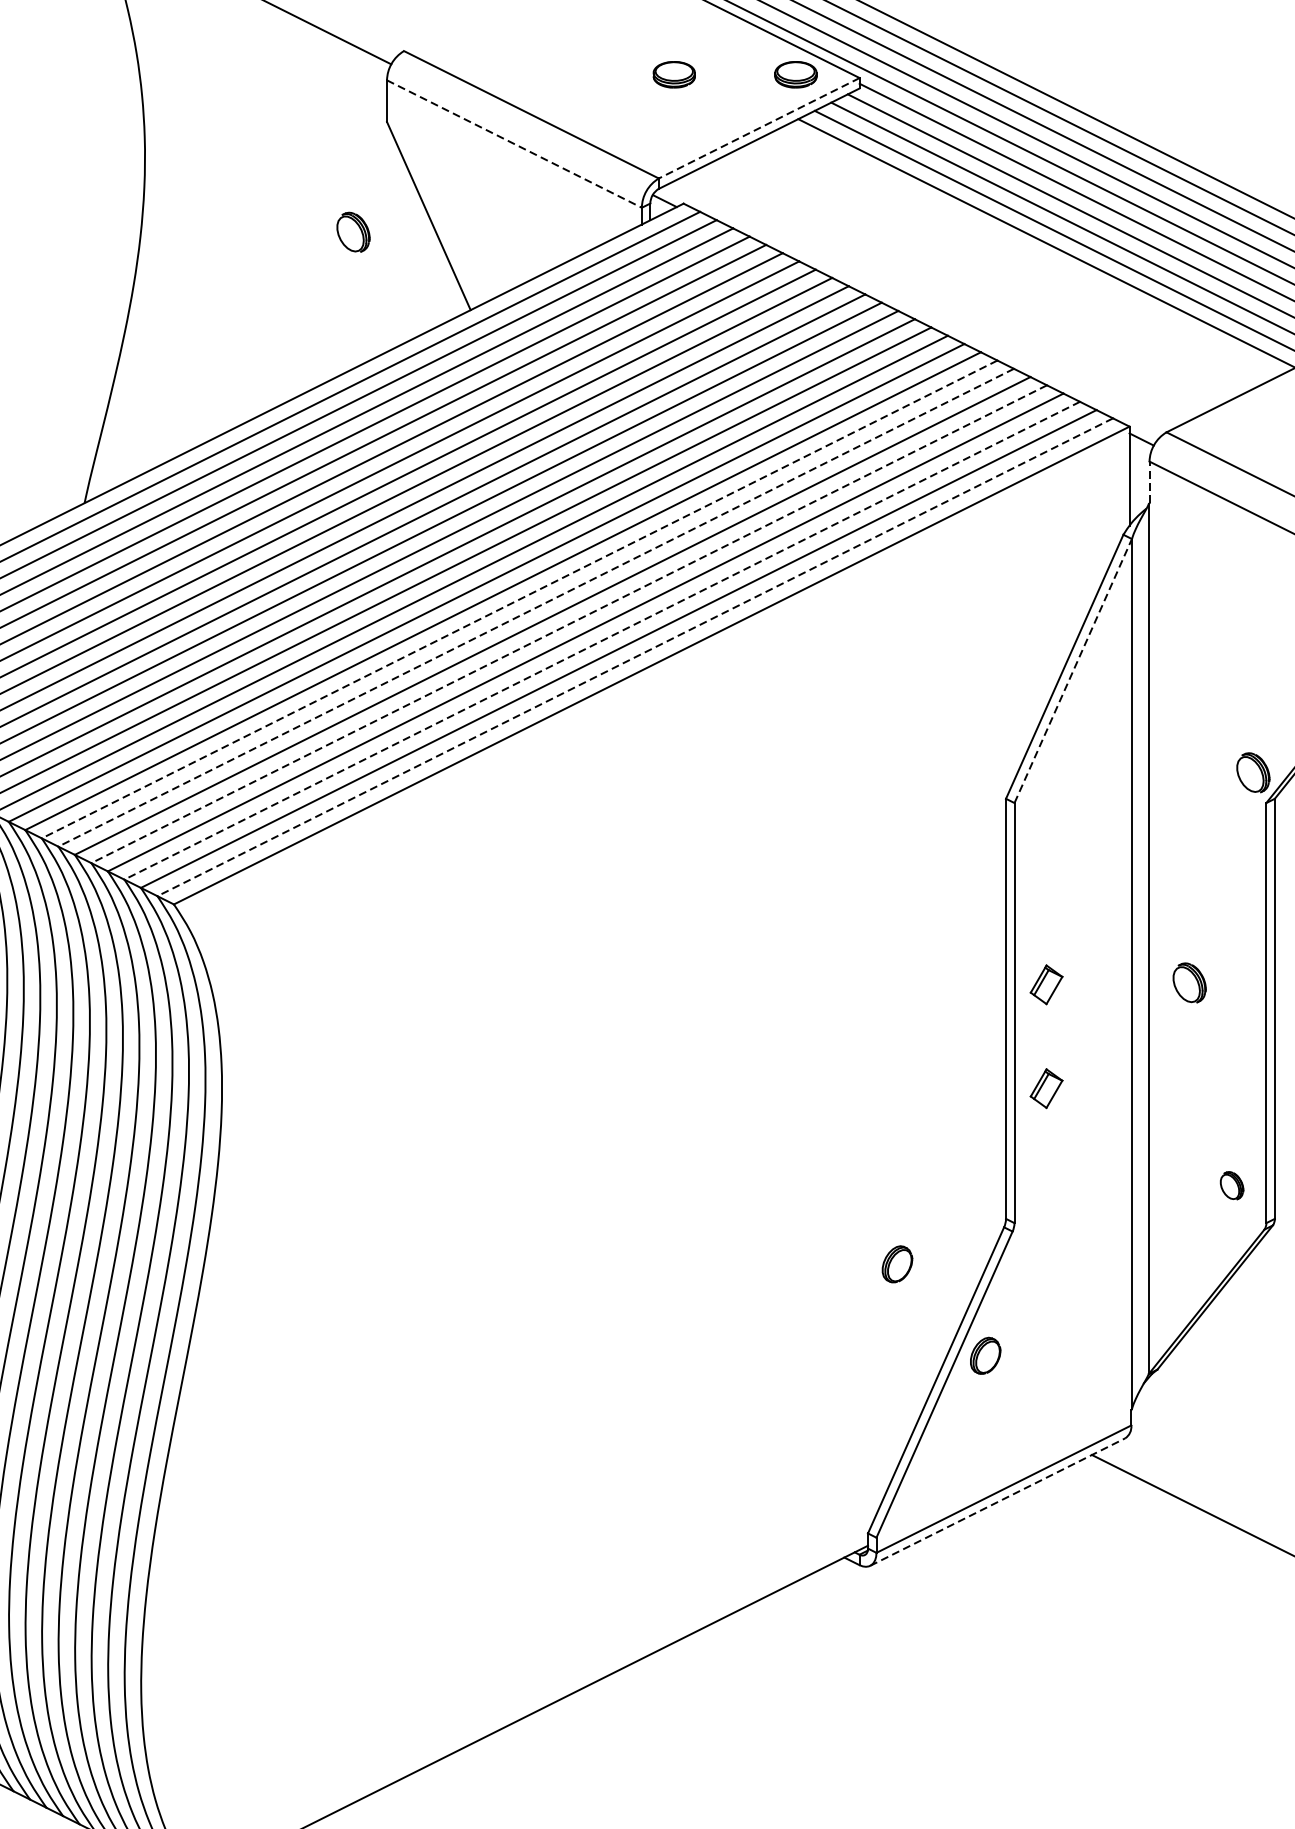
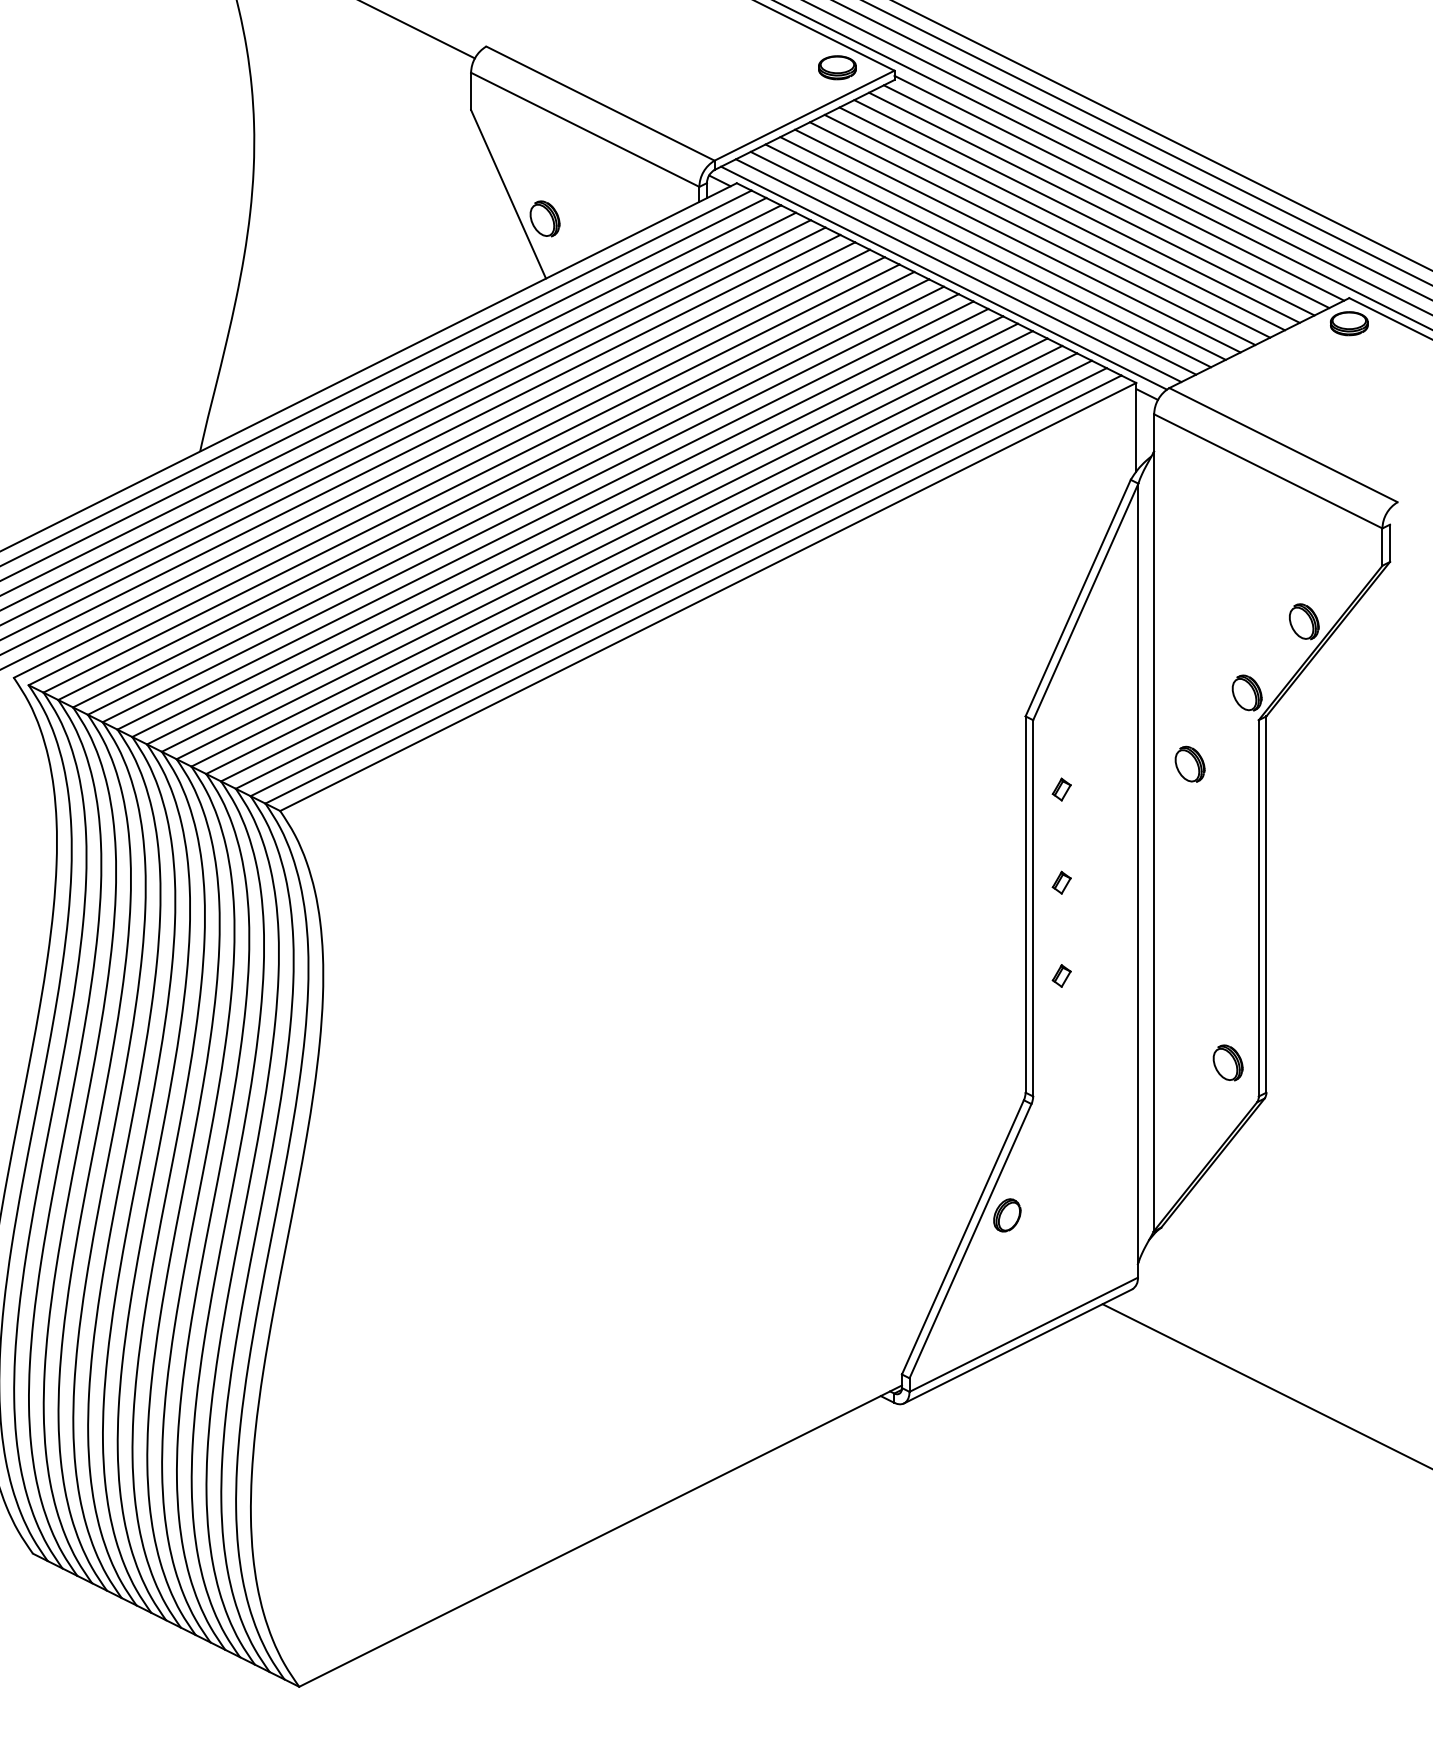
part: (674, 74) -> (728, 67), removed
line: (759, 128) -> (804, 115), dashed -> solid
line: (514, 143) -> (585, 129), dashed -> solid
part: (352, 231) -> (544, 218), moved
line: (1030, 250) -> (1047, 225), added
line: (1013, 259) -> (1032, 233), added
line: (996, 267) -> (1017, 240), added
line: (980, 276) -> (1002, 248), added
line: (964, 284) -> (988, 255), added
line: (947, 292) -> (973, 262), added
line: (931, 301) -> (958, 270), added
line: (914, 308) -> (943, 277), added
line: (1149, 481) -> (1154, 432), dashed -> solid
line: (519, 599) -> (589, 537), dashed -> solid
line: (535, 608) -> (604, 545), dashed -> solid
line: (569, 623) -> (634, 559), dashed -> solid
line: (601, 640) -> (663, 574), dashed -> solid
line: (635, 657) -> (693, 589), dashed -> solid
line: (1074, 670) -> (1086, 601), dashed -> solid
part: (1046, 880) -> (1061, 789), added
part: (1188, 982) -> (1189, 763), moved
part: (1046, 984) -> (1061, 882), size x0.62
part: (1046, 1088) -> (1061, 975), size x0.62
part: (1231, 1185) -> (1227, 1062), size x1.43
part: (897, 1264) -> (928, 1133), removed
line: (998, 1502) -> (1018, 1346), dashed -> solid

